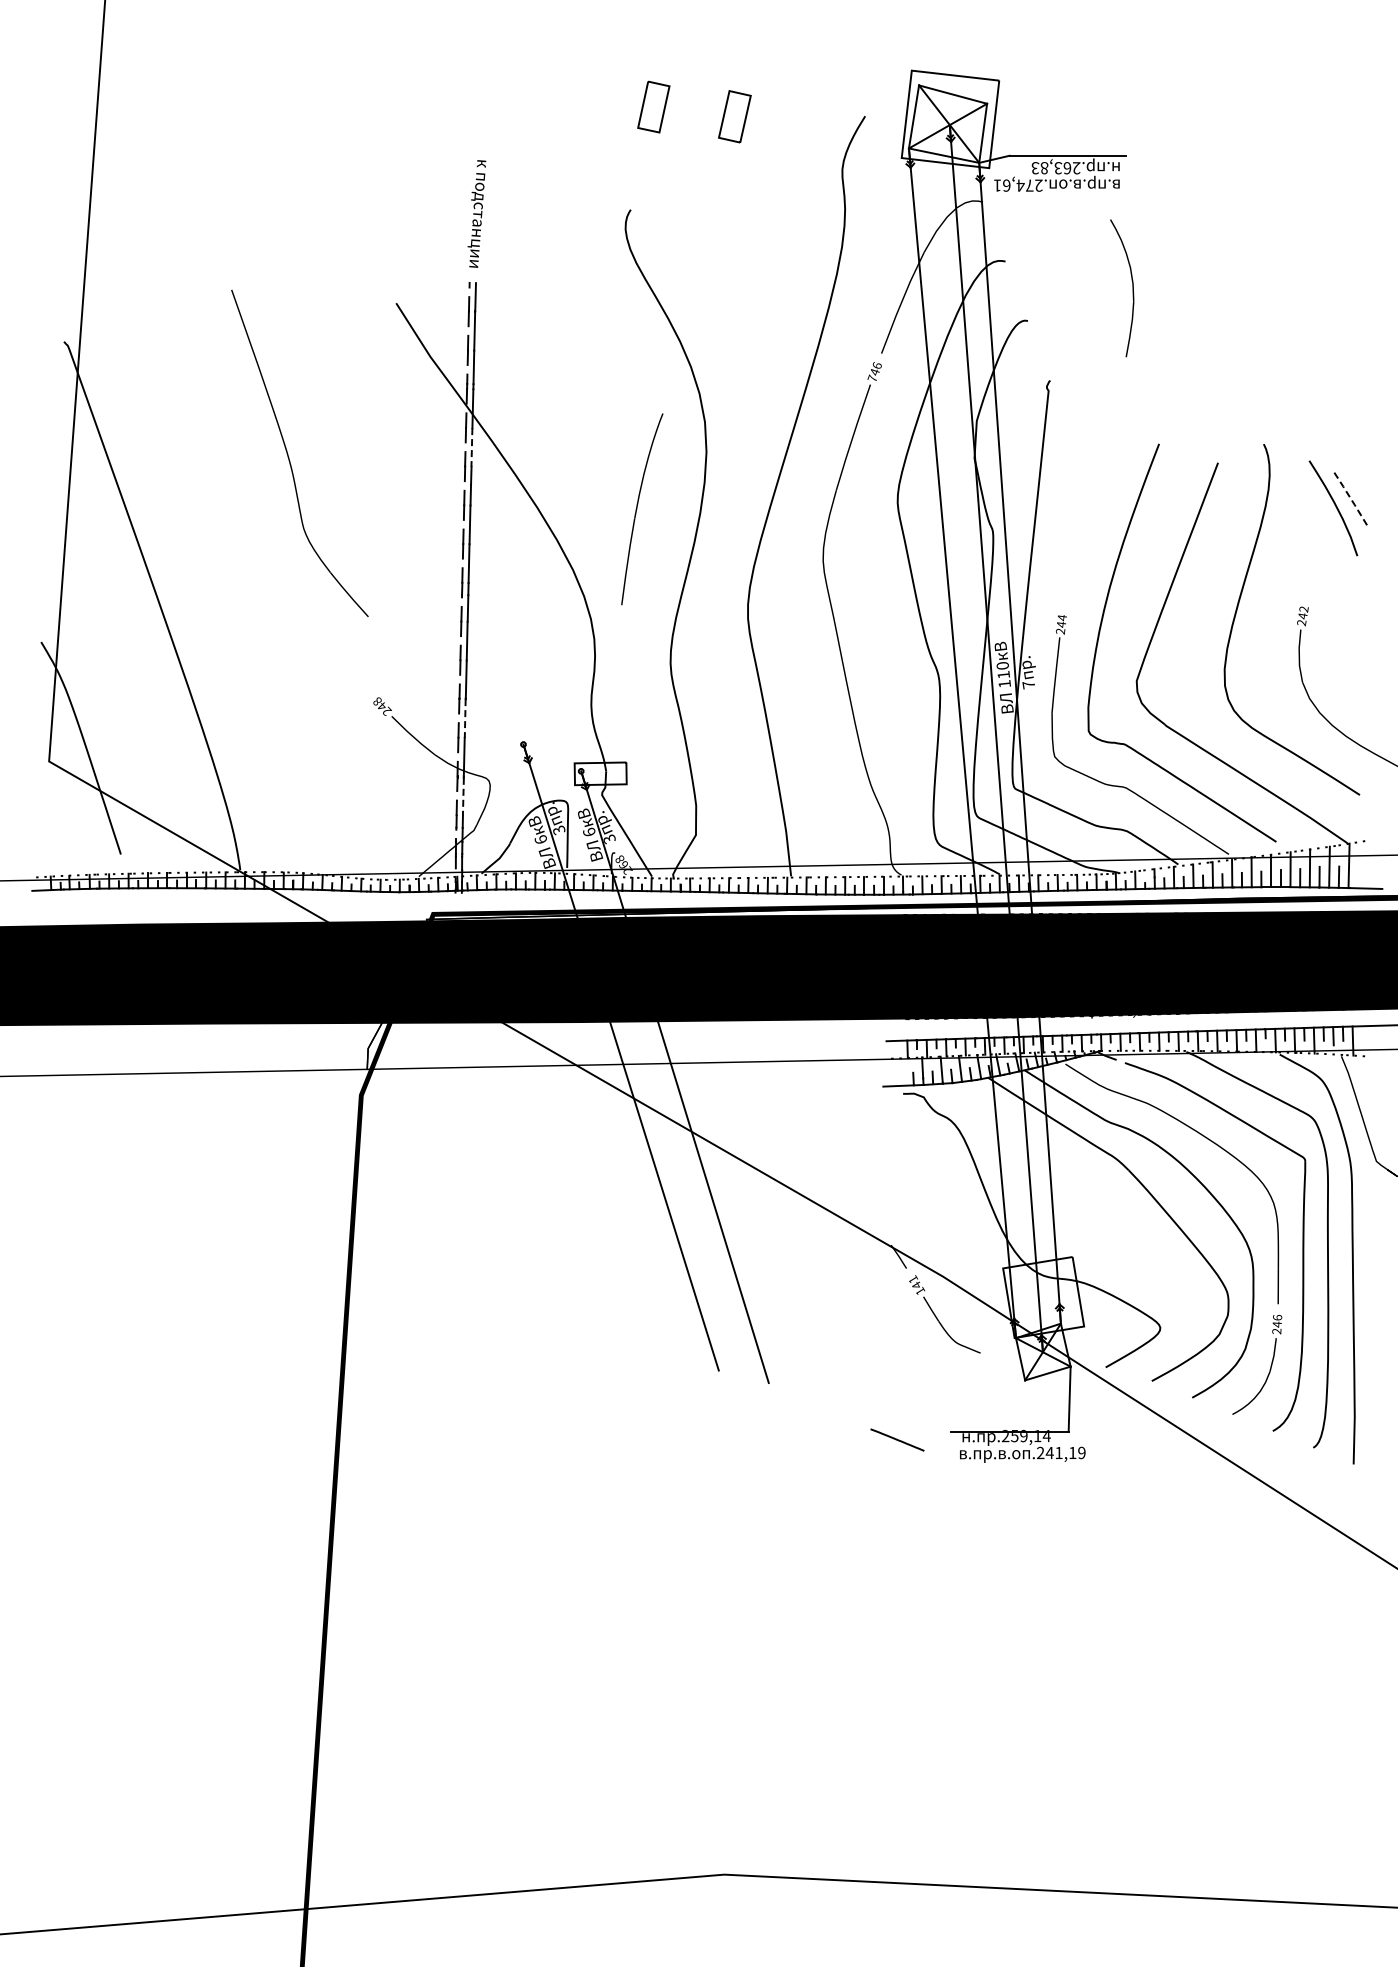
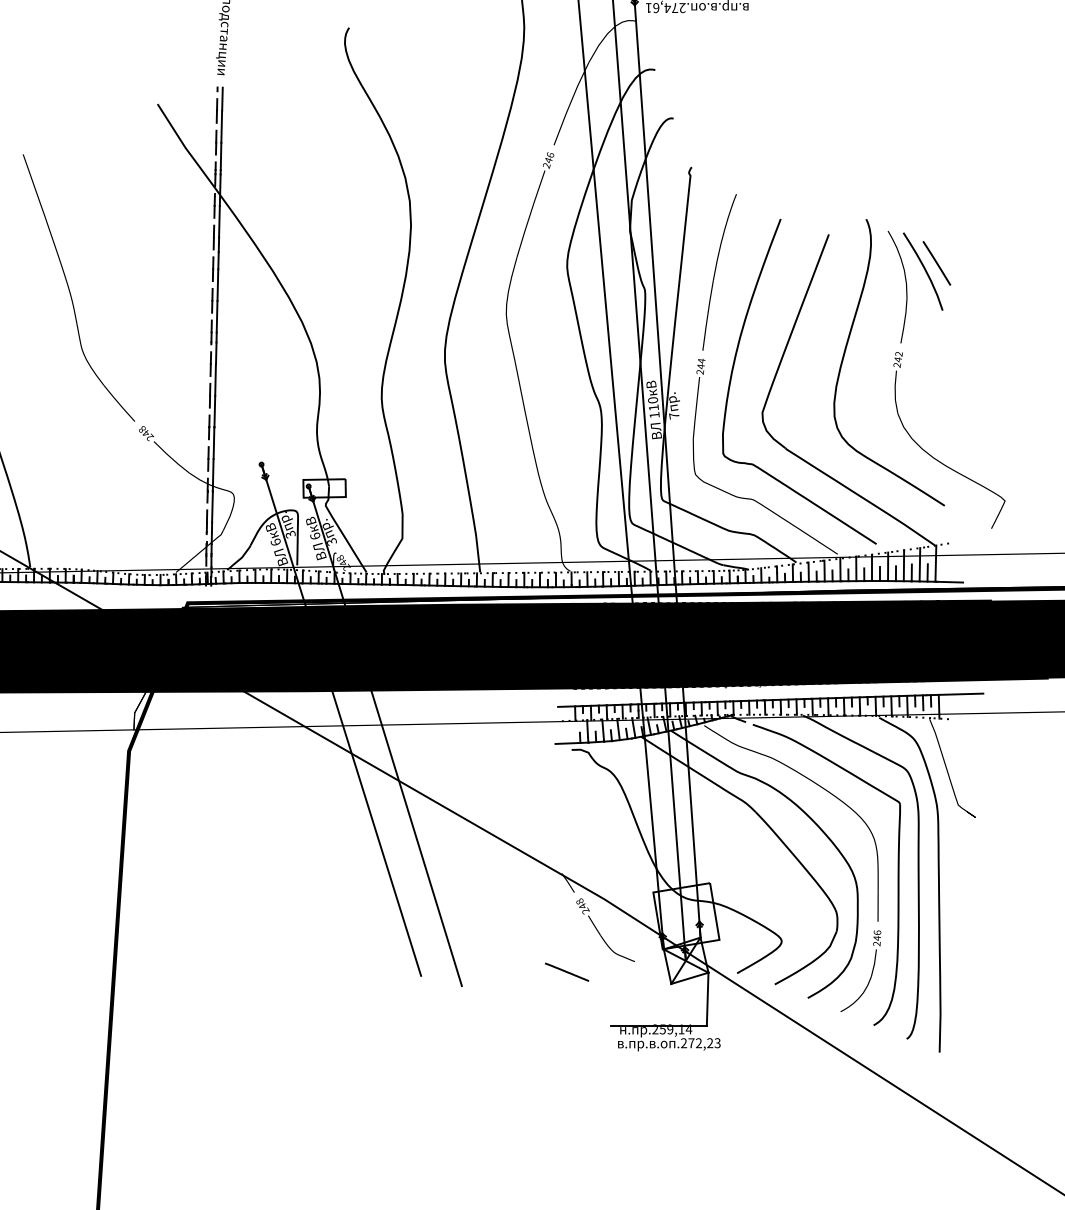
part: (1132, 288) -> (906, 287), moved
text: (872, 378) -> (546, 165), 746 -> 246
line: (471, 447) -> (219, 221), dashed -> solid
part: (288, 453) -> (69, 288), moved
line: (1350, 497) -> (937, 262), dashed -> solid
part: (642, 509) -> (719, 272), moved
line: (465, 718) -> (214, 443), dashed -> solid
line: (463, 796) -> (212, 507), dashed -> solid
text: (623, 864) -> (343, 562), 268 -> 248
text: (916, 1285) -> (582, 906), 141 -> 248
line: (897, 1439) -> (567, 971), moved
text: (1065, 1452) -> (704, 1042), .241,19 -> .272,23

